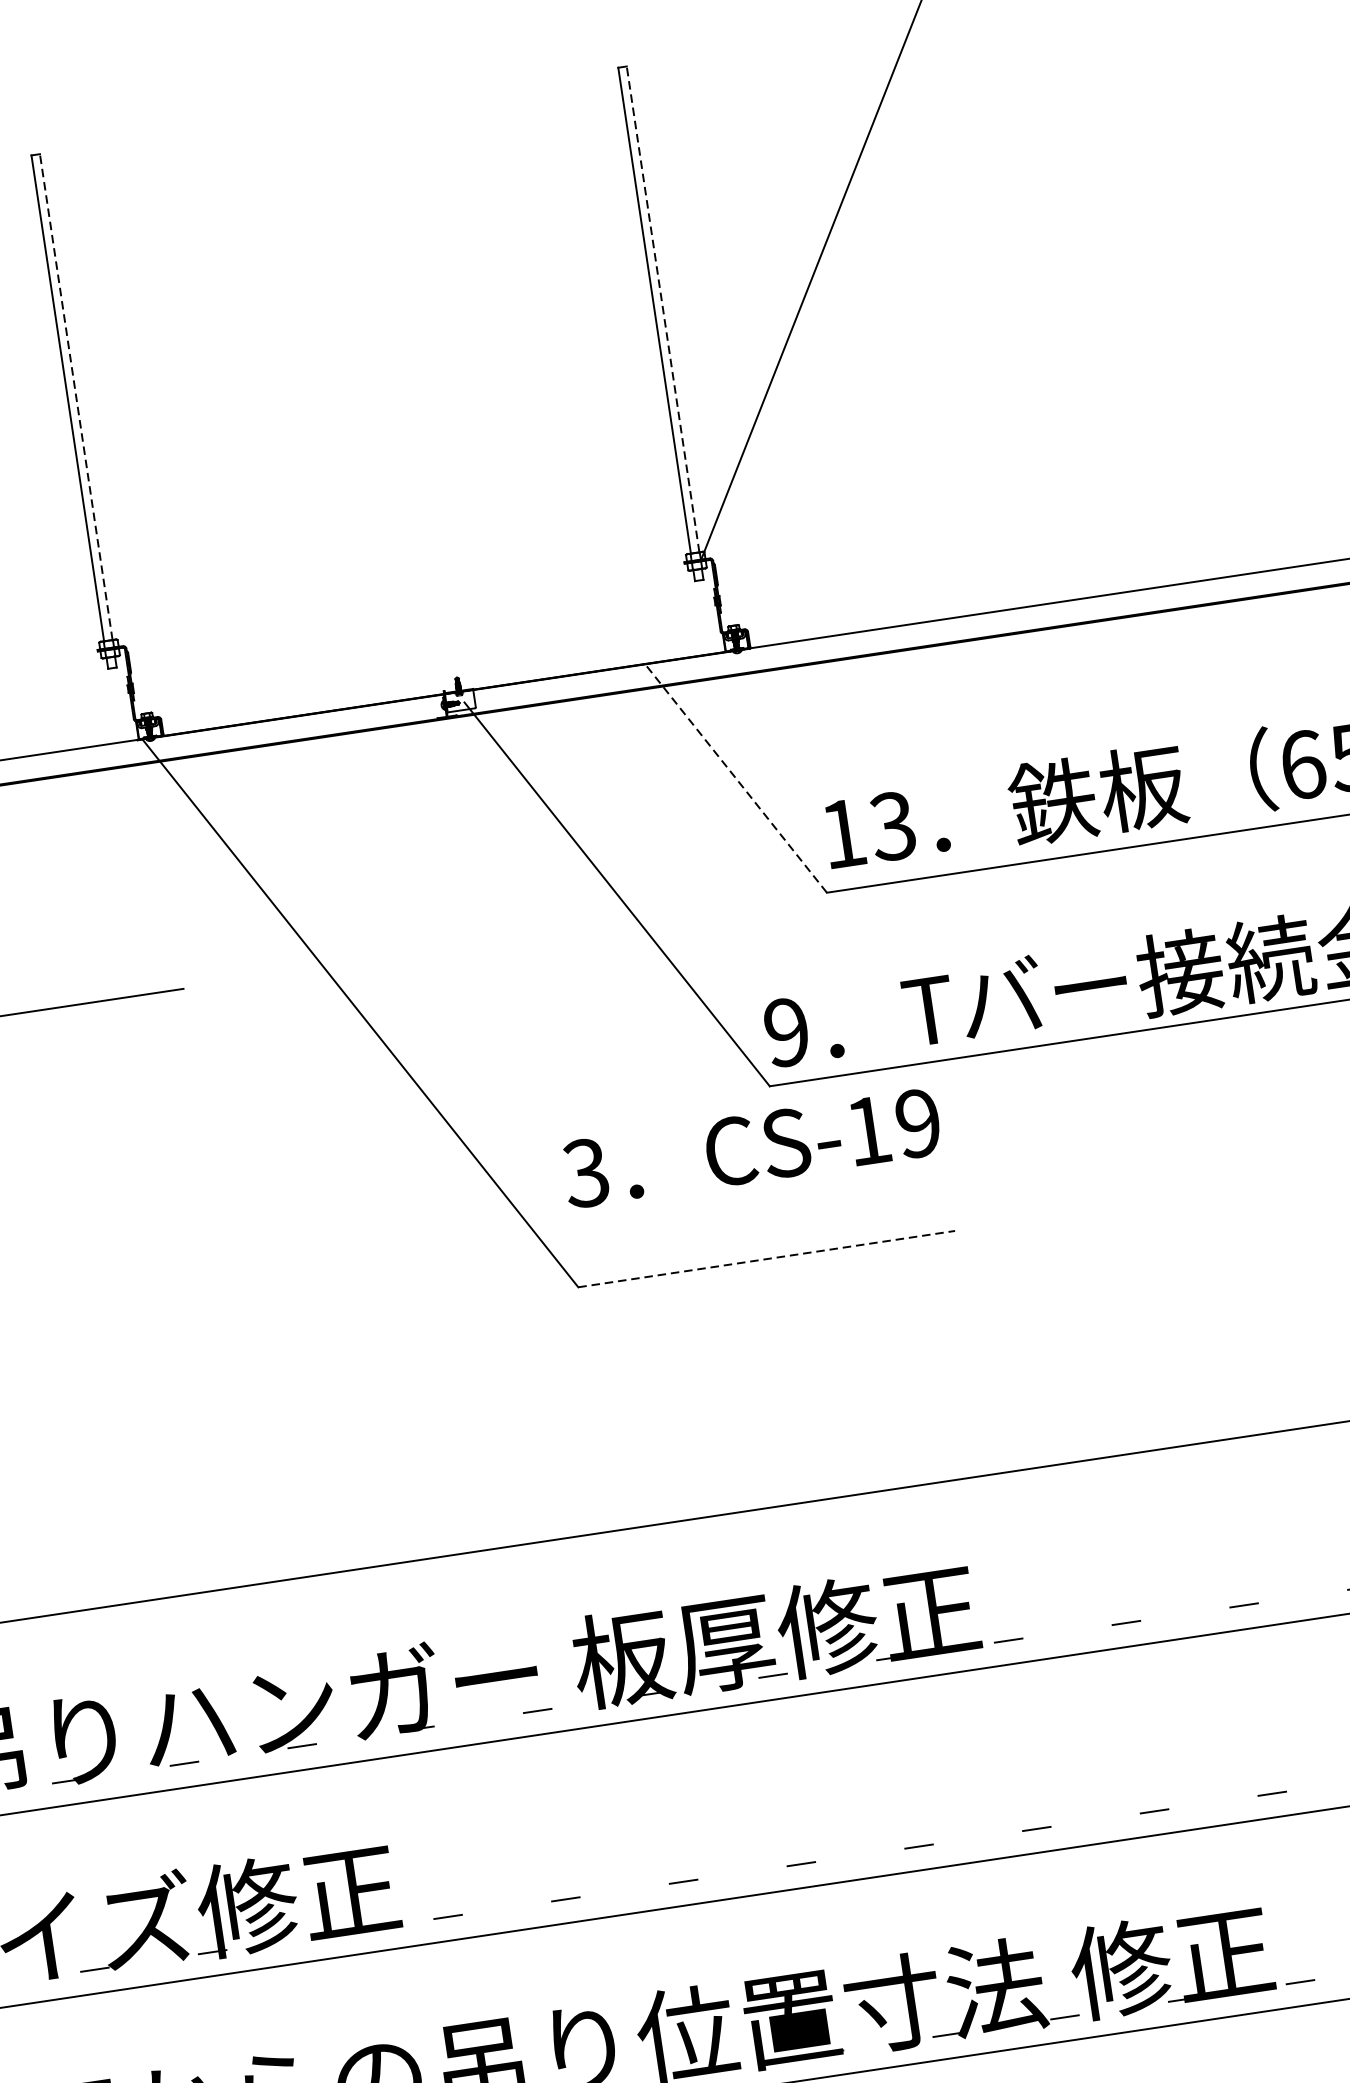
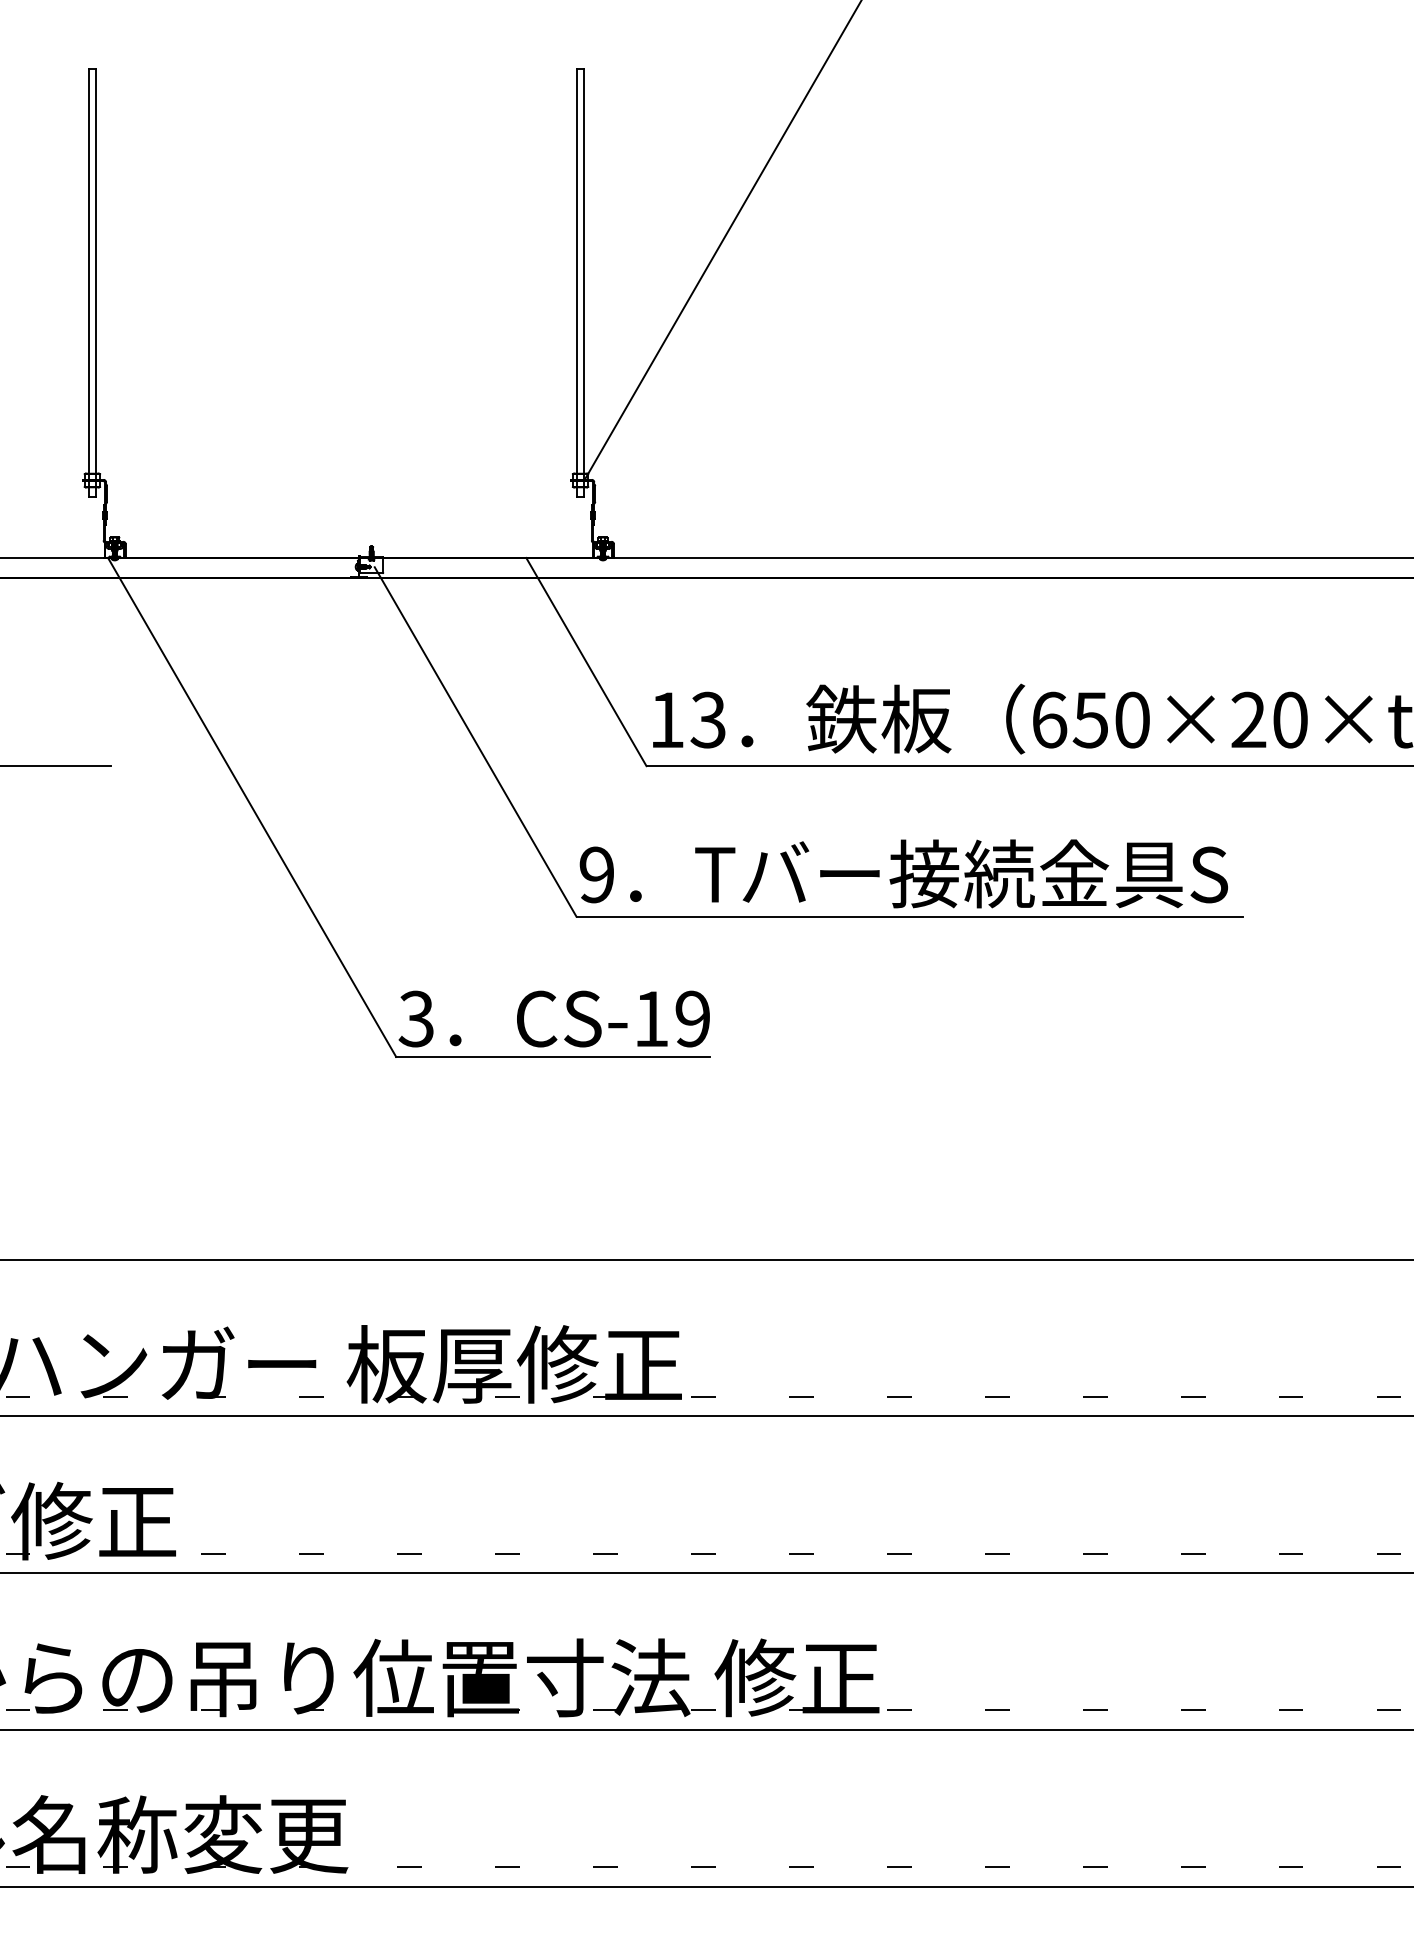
line: (663, 309) -> (584, 271), dashed -> solid
line: (75, 397) -> (95, 271), dashed -> solid
line: (735, 777) -> (586, 661), dashed -> solid
text: (750, 1147) -> (553, 1018), moved
line: (766, 1258) -> (552, 1056), dashed -> solid

